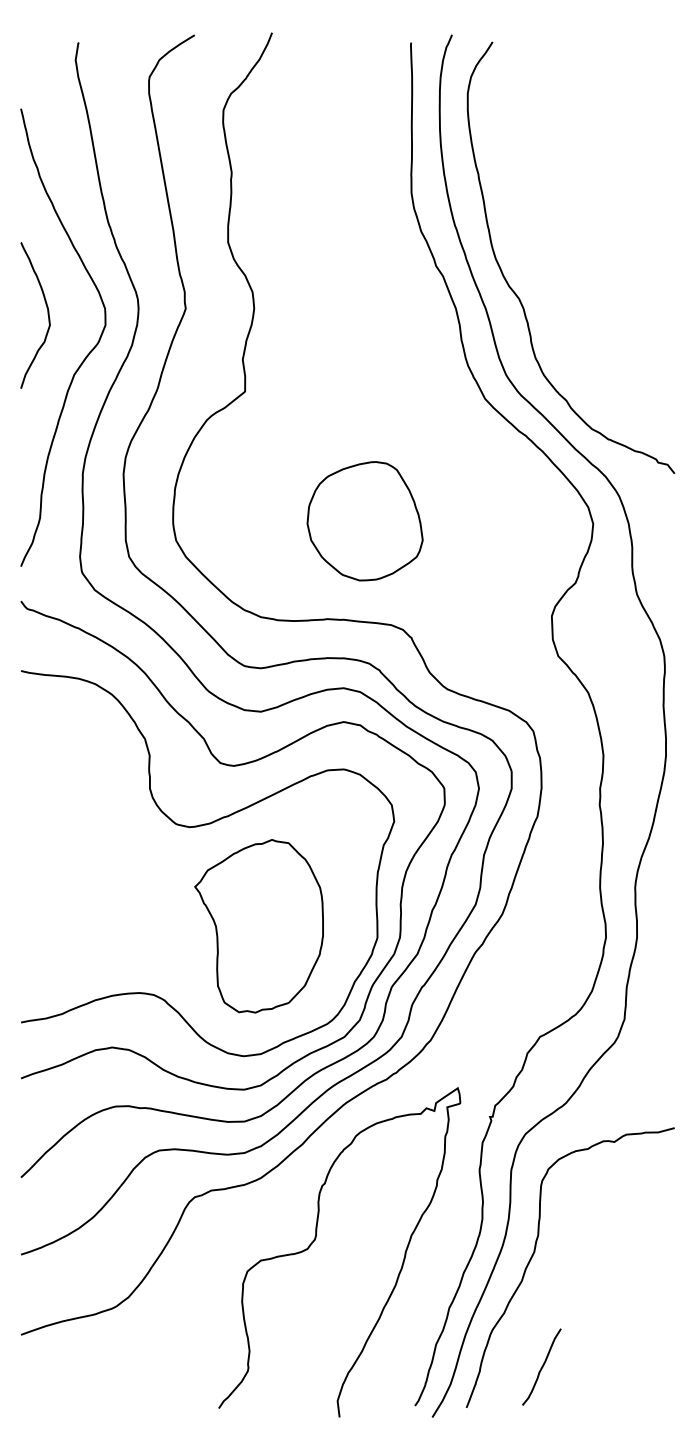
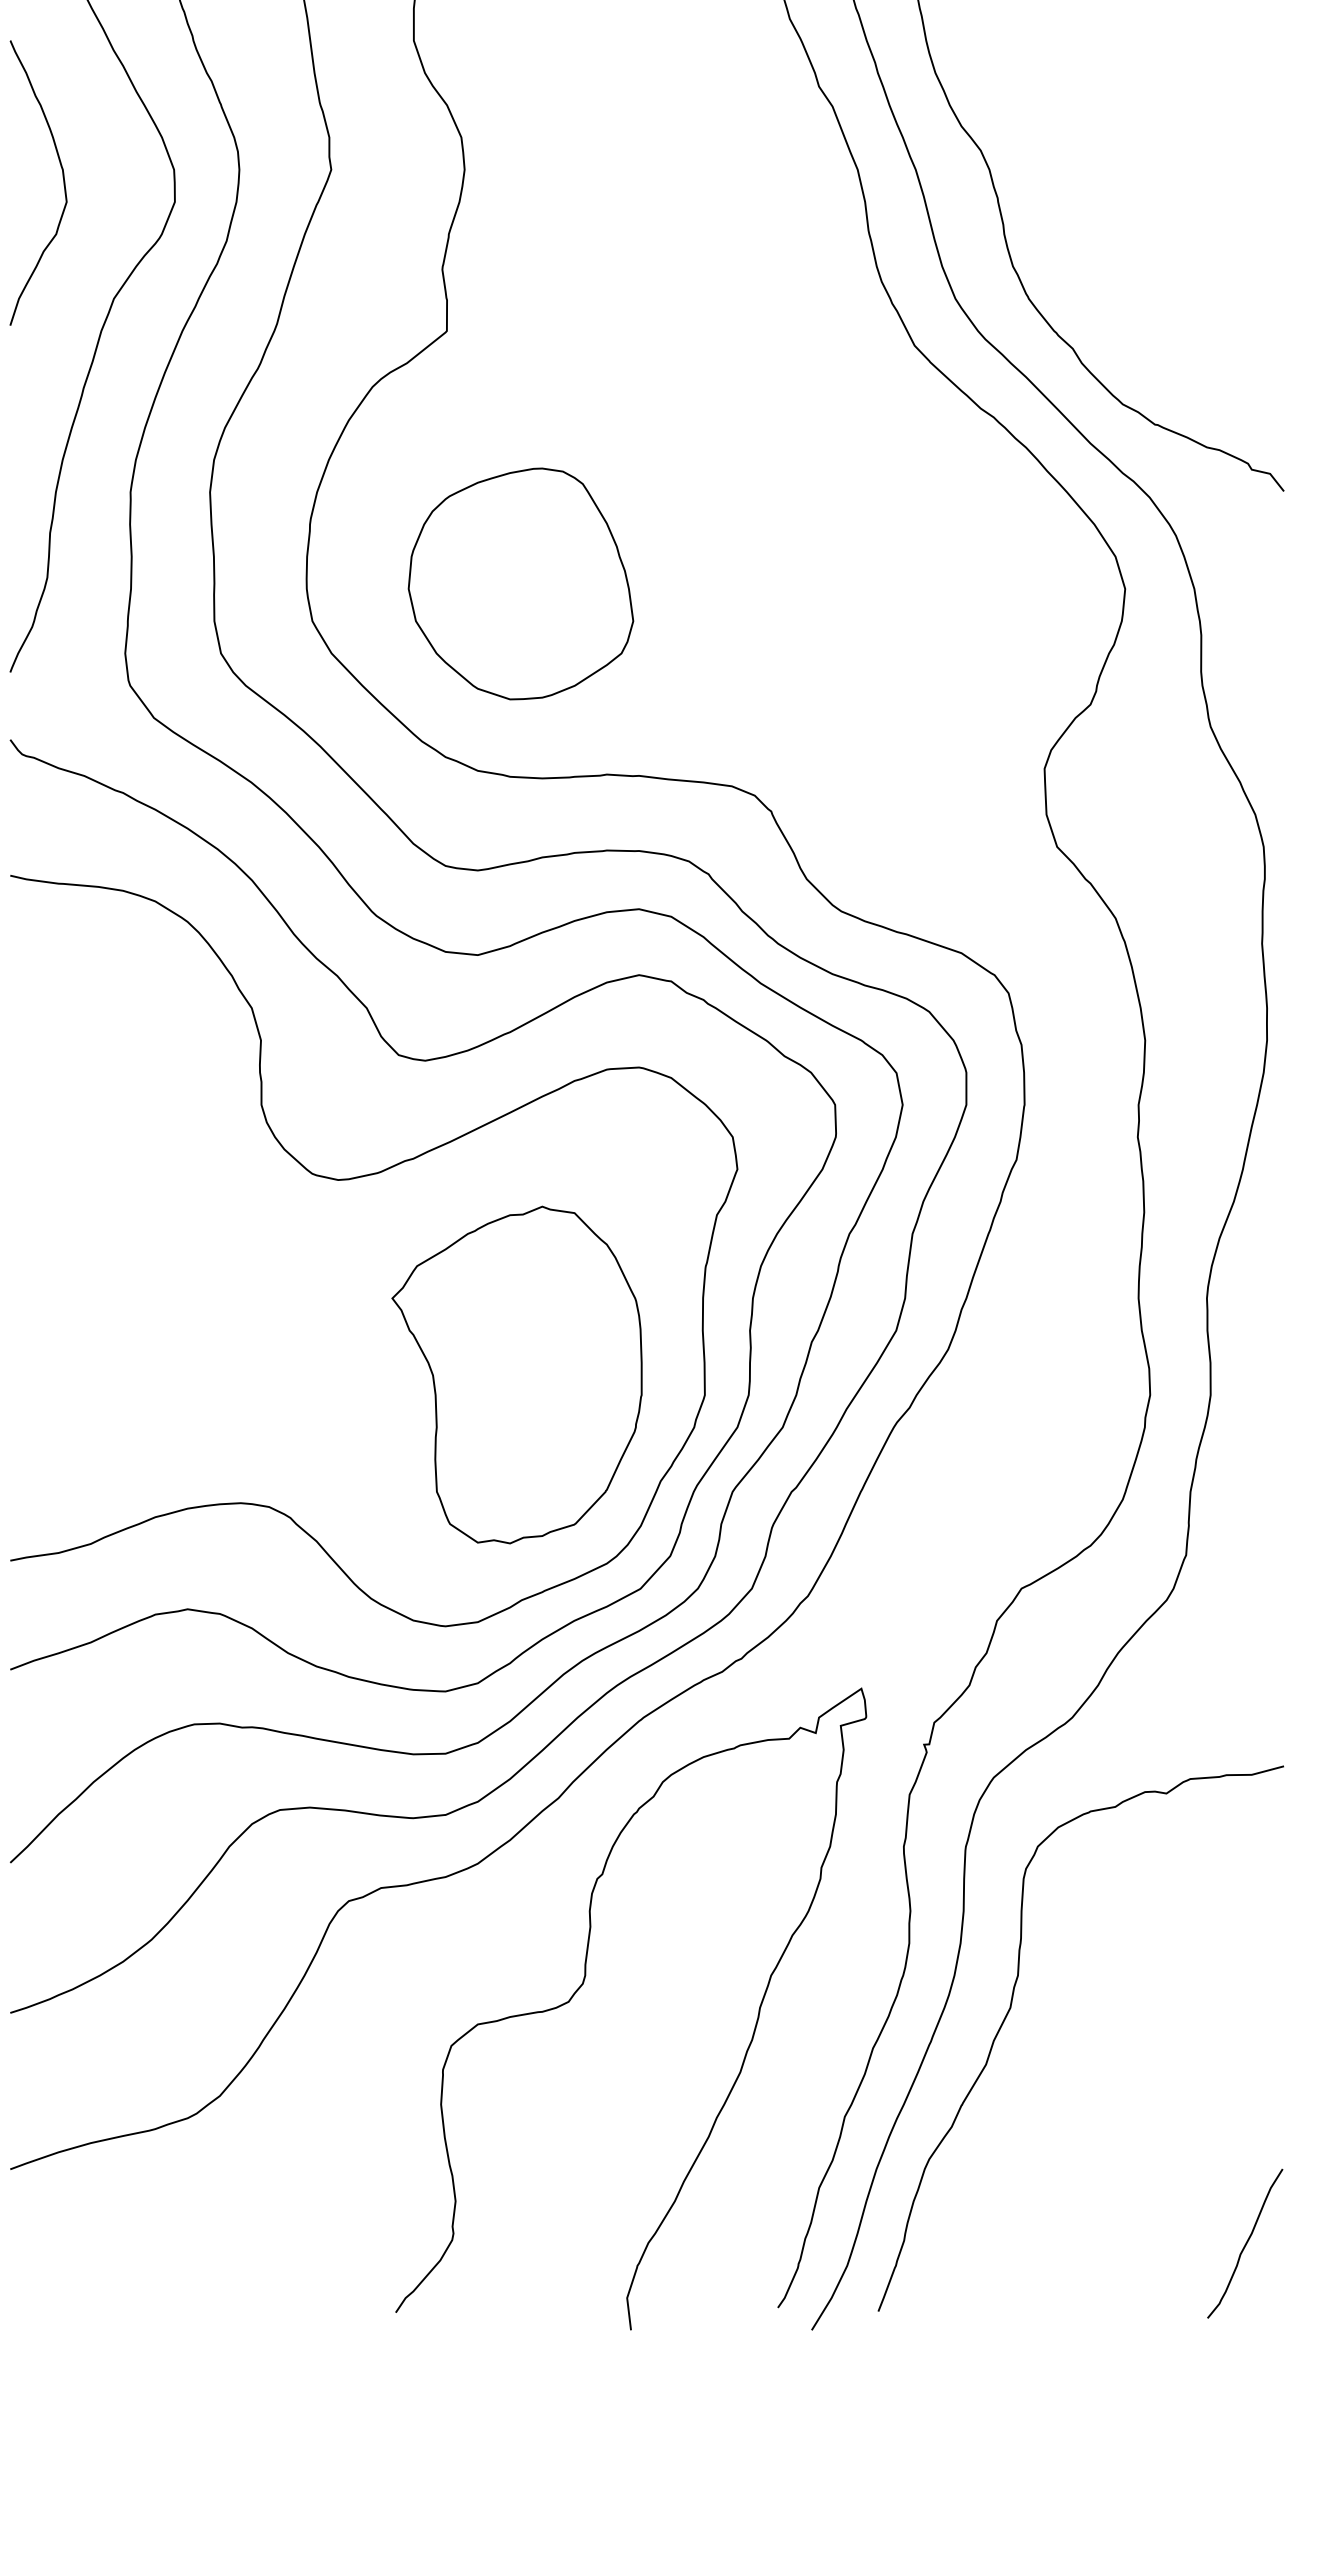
part: (364, 521) -> (519, 584), moved
part: (258, 926) -> (515, 1375), moved
curve: (541, 1366) -> (1244, 2242), moved

